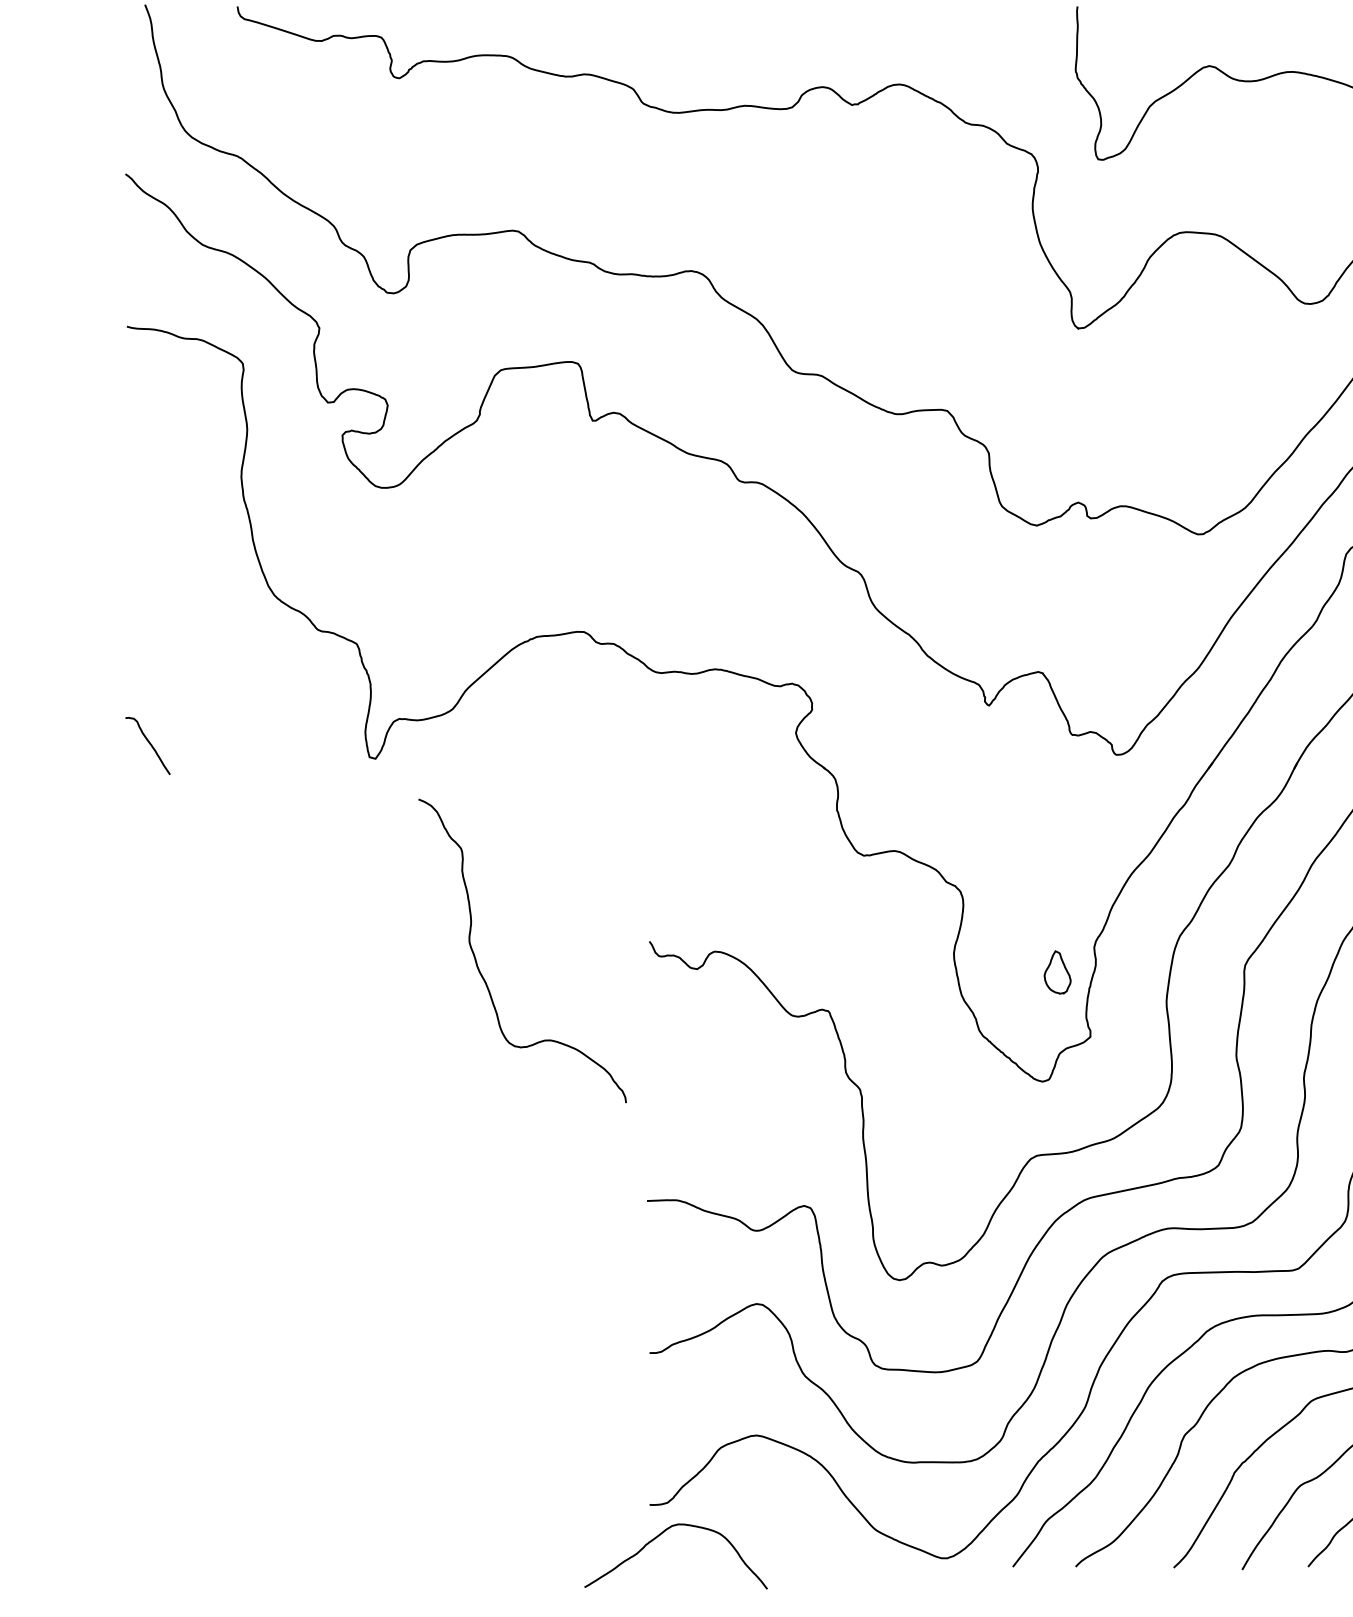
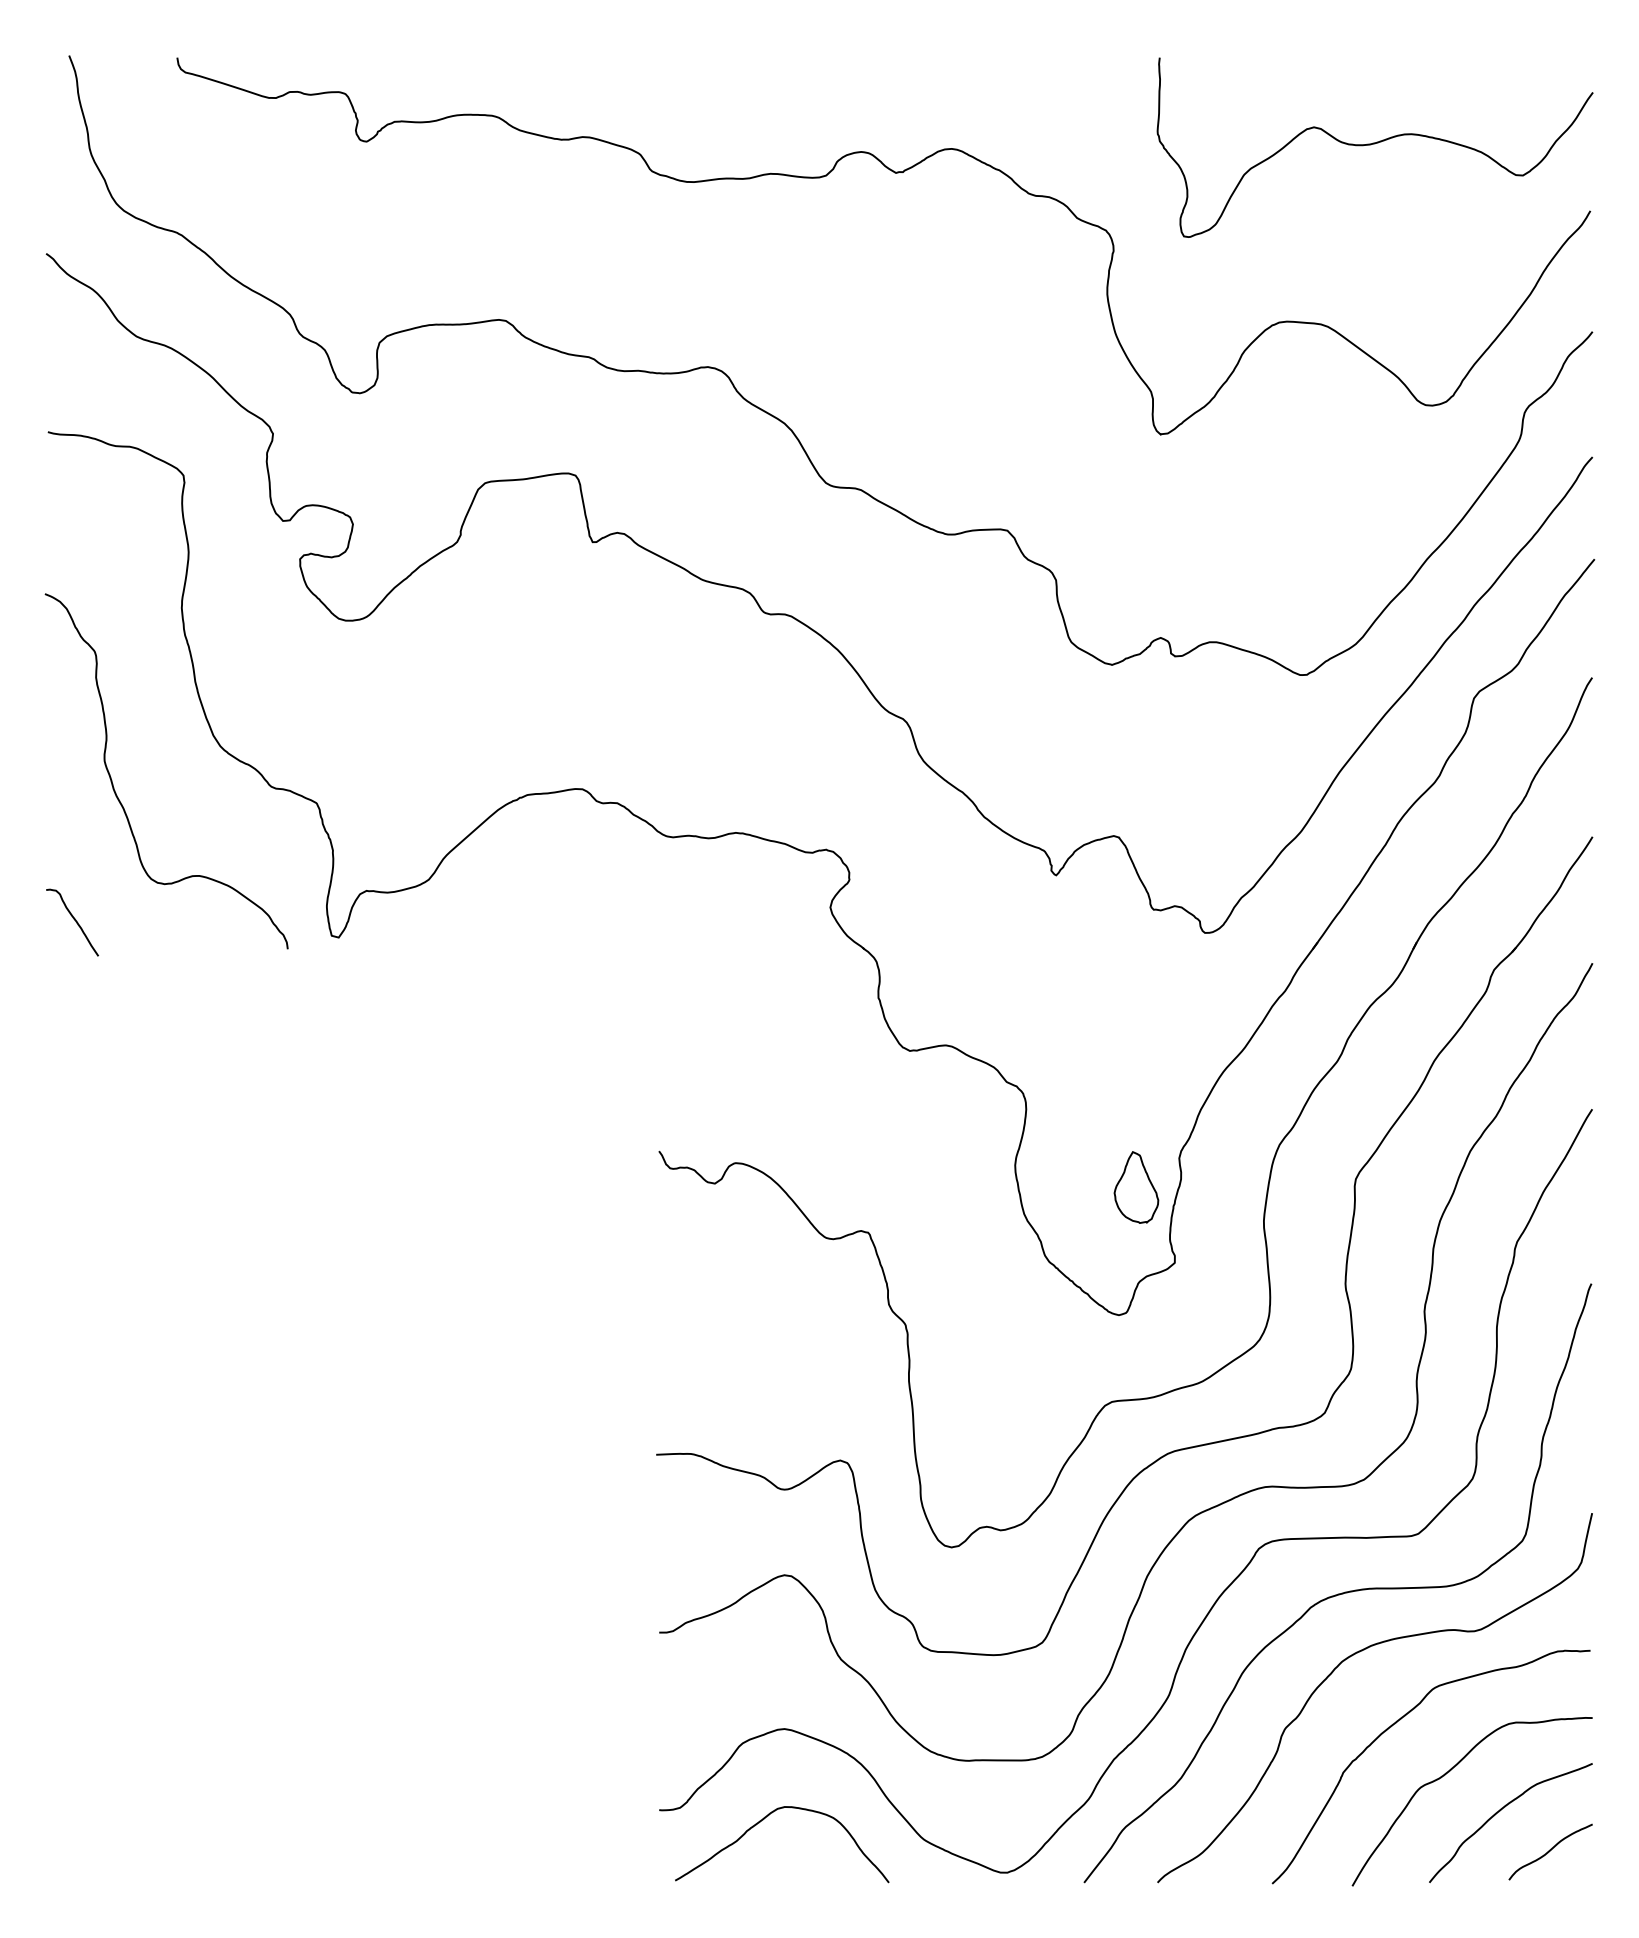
curve: (477, 961) -> (113, 783), moved
part: (1057, 972) -> (1136, 1187), size x1.43
curve: (660, 1535) -> (763, 1820), moved

